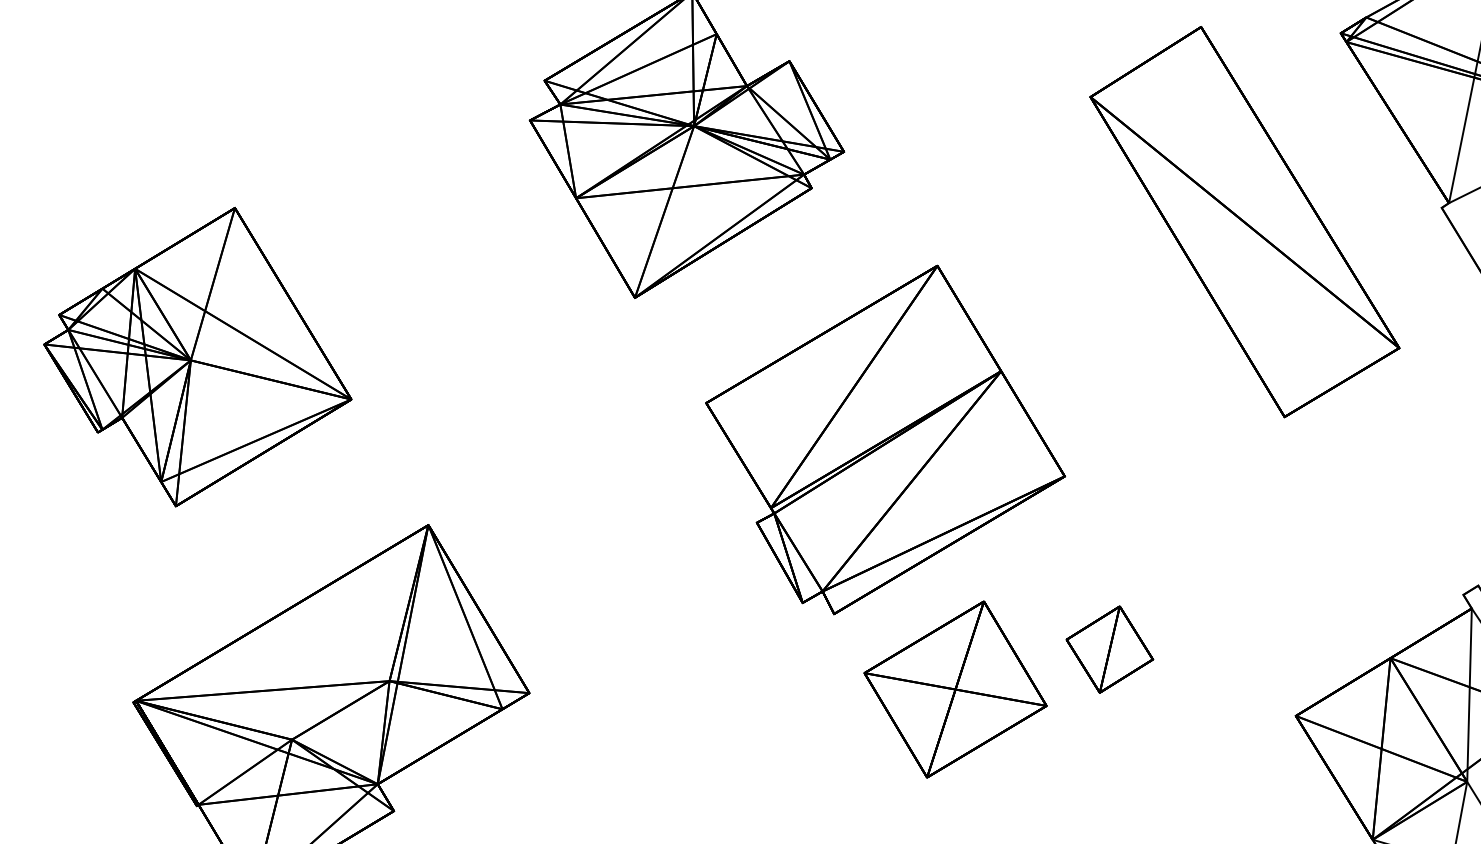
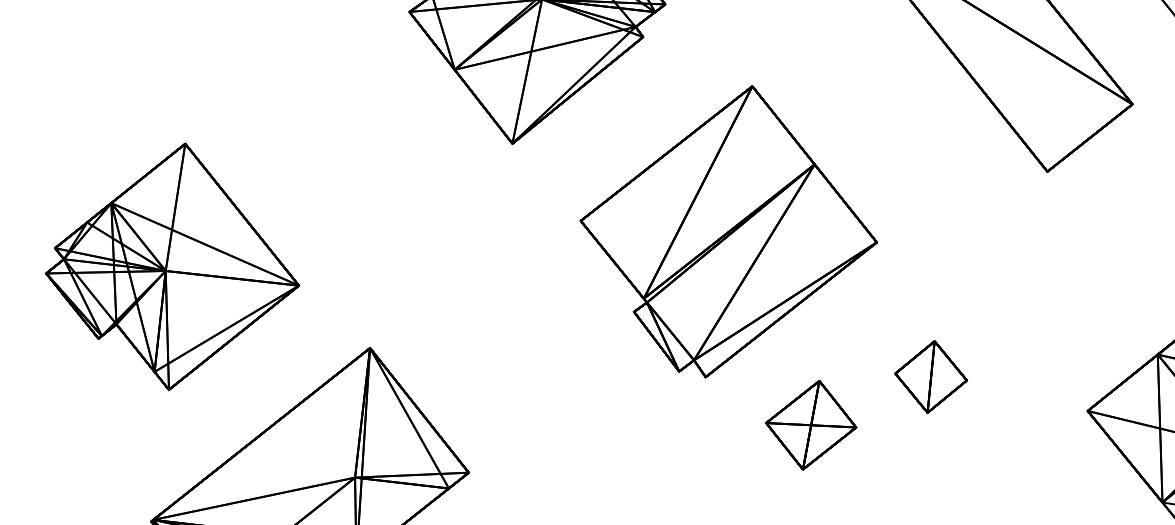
part: (197, 356) -> (170, 267), moved
part: (955, 689) -> (811, 425), size x0.6

